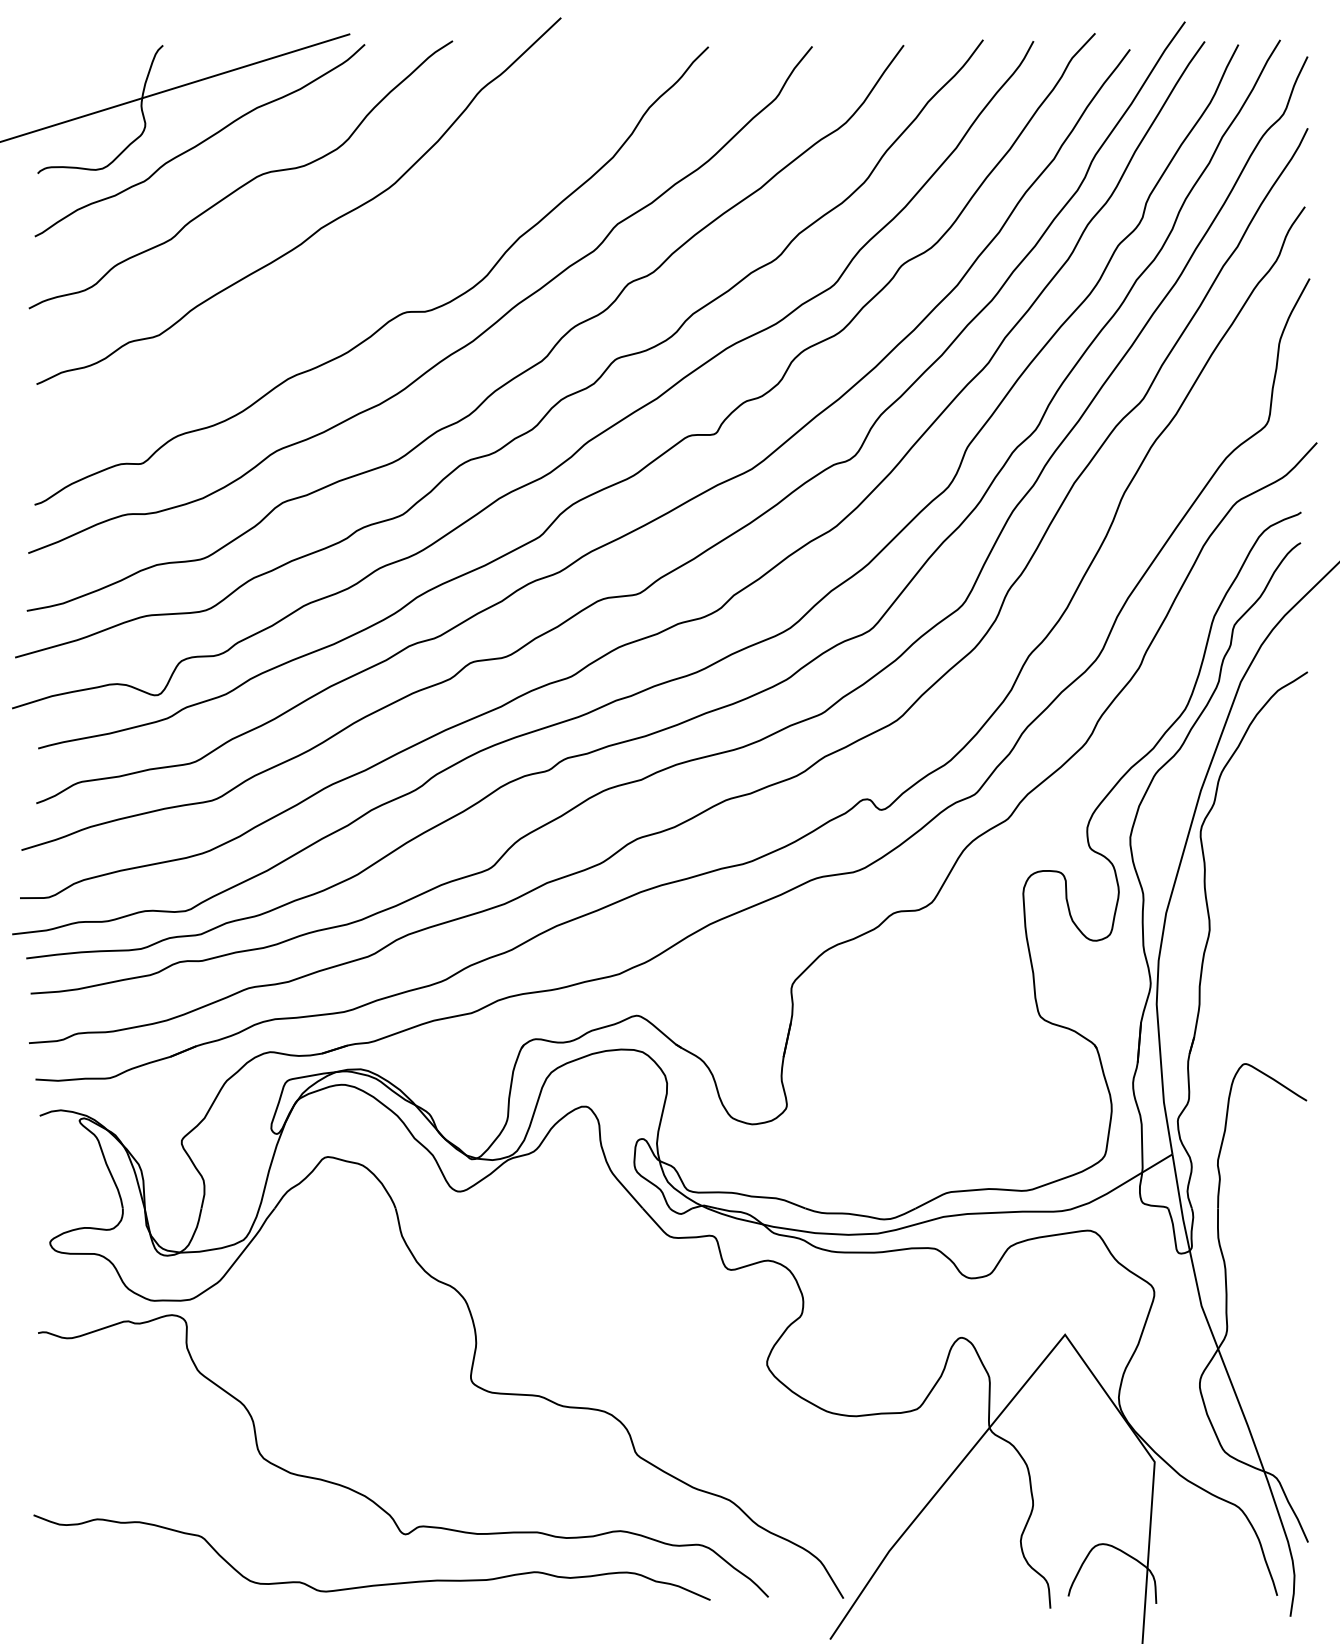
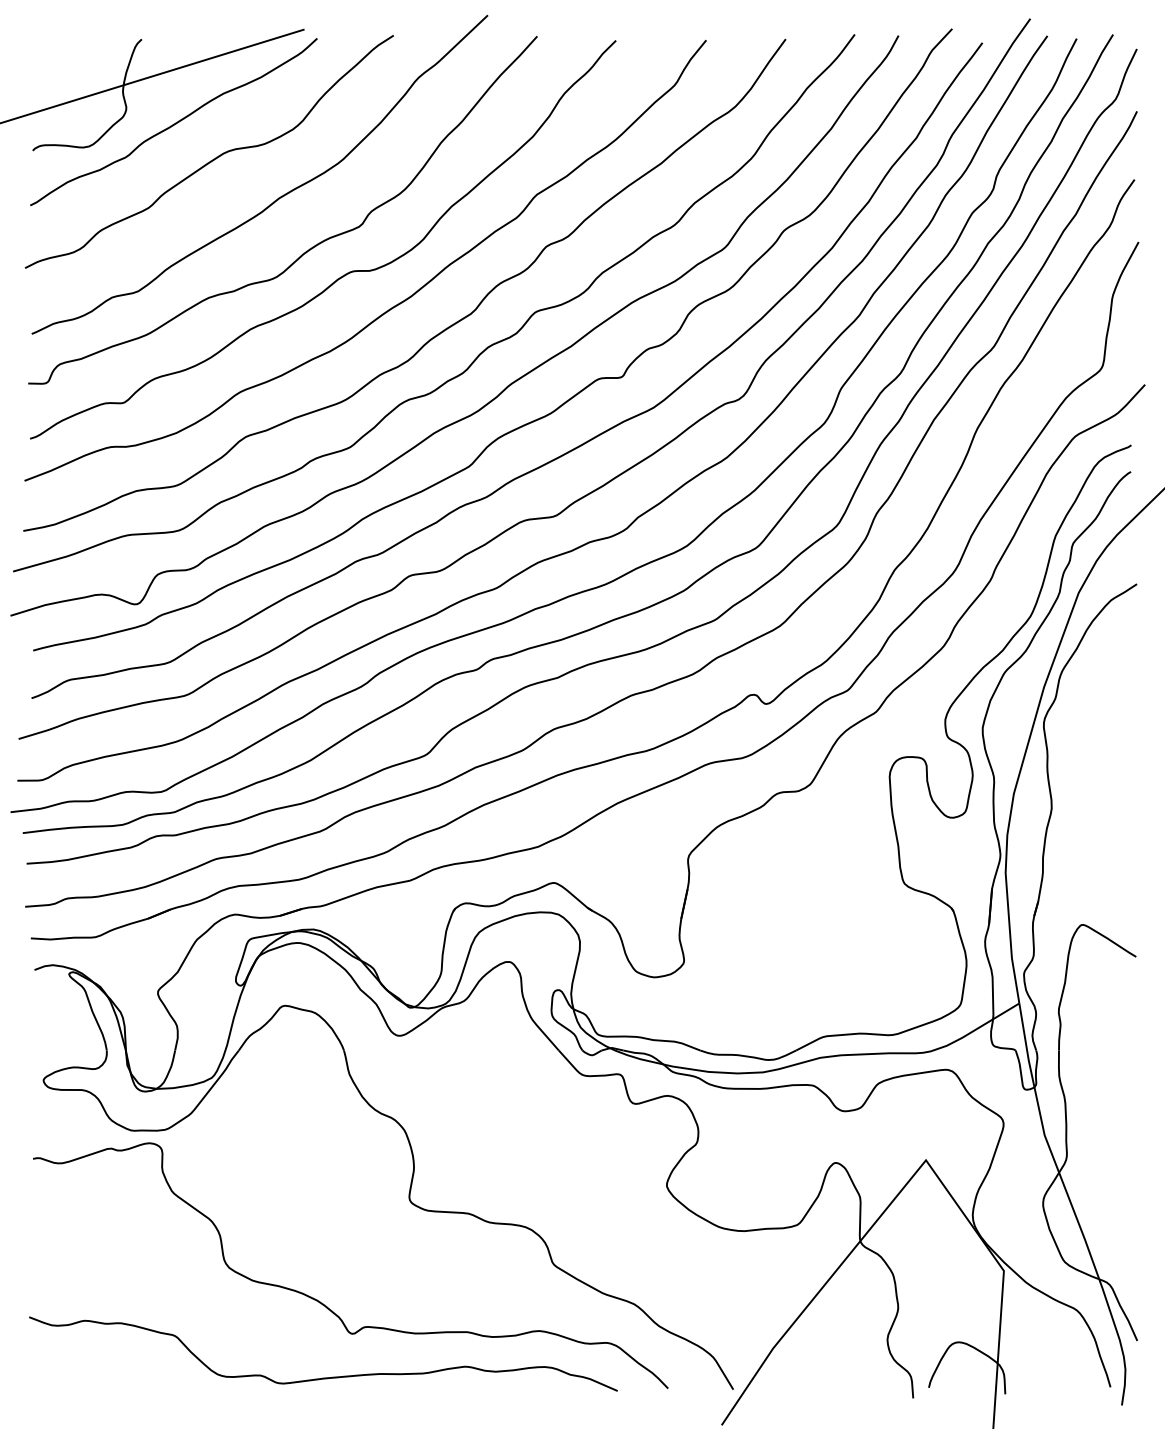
curve: (355, 286) -> (309, 248), added

